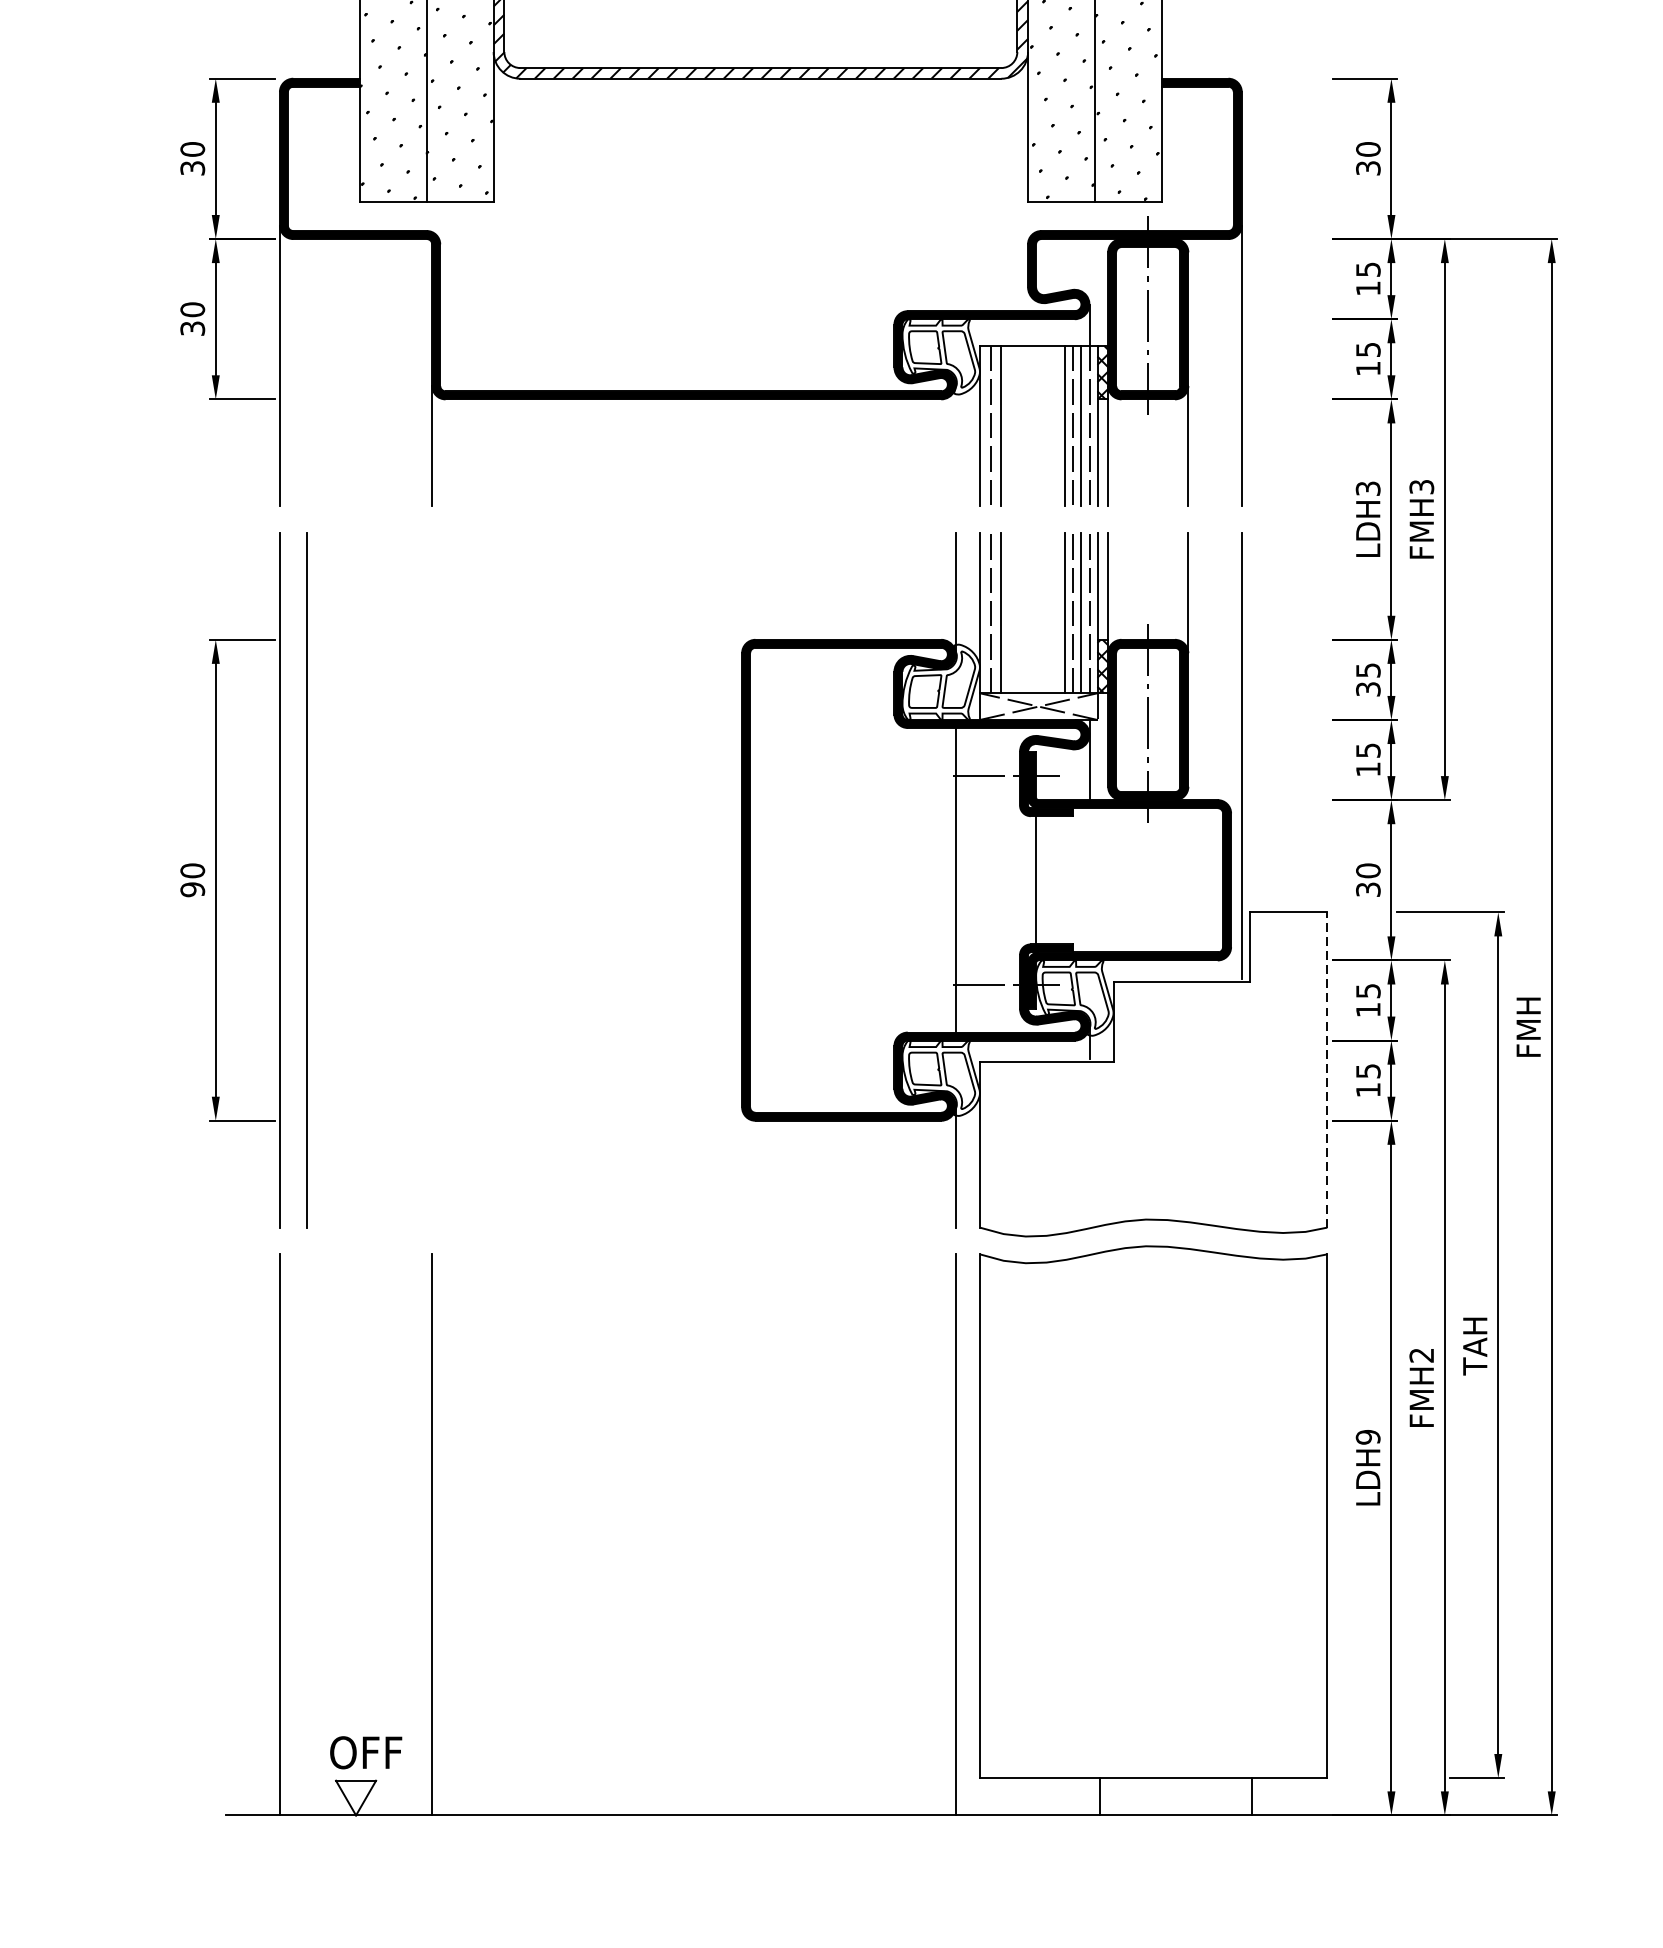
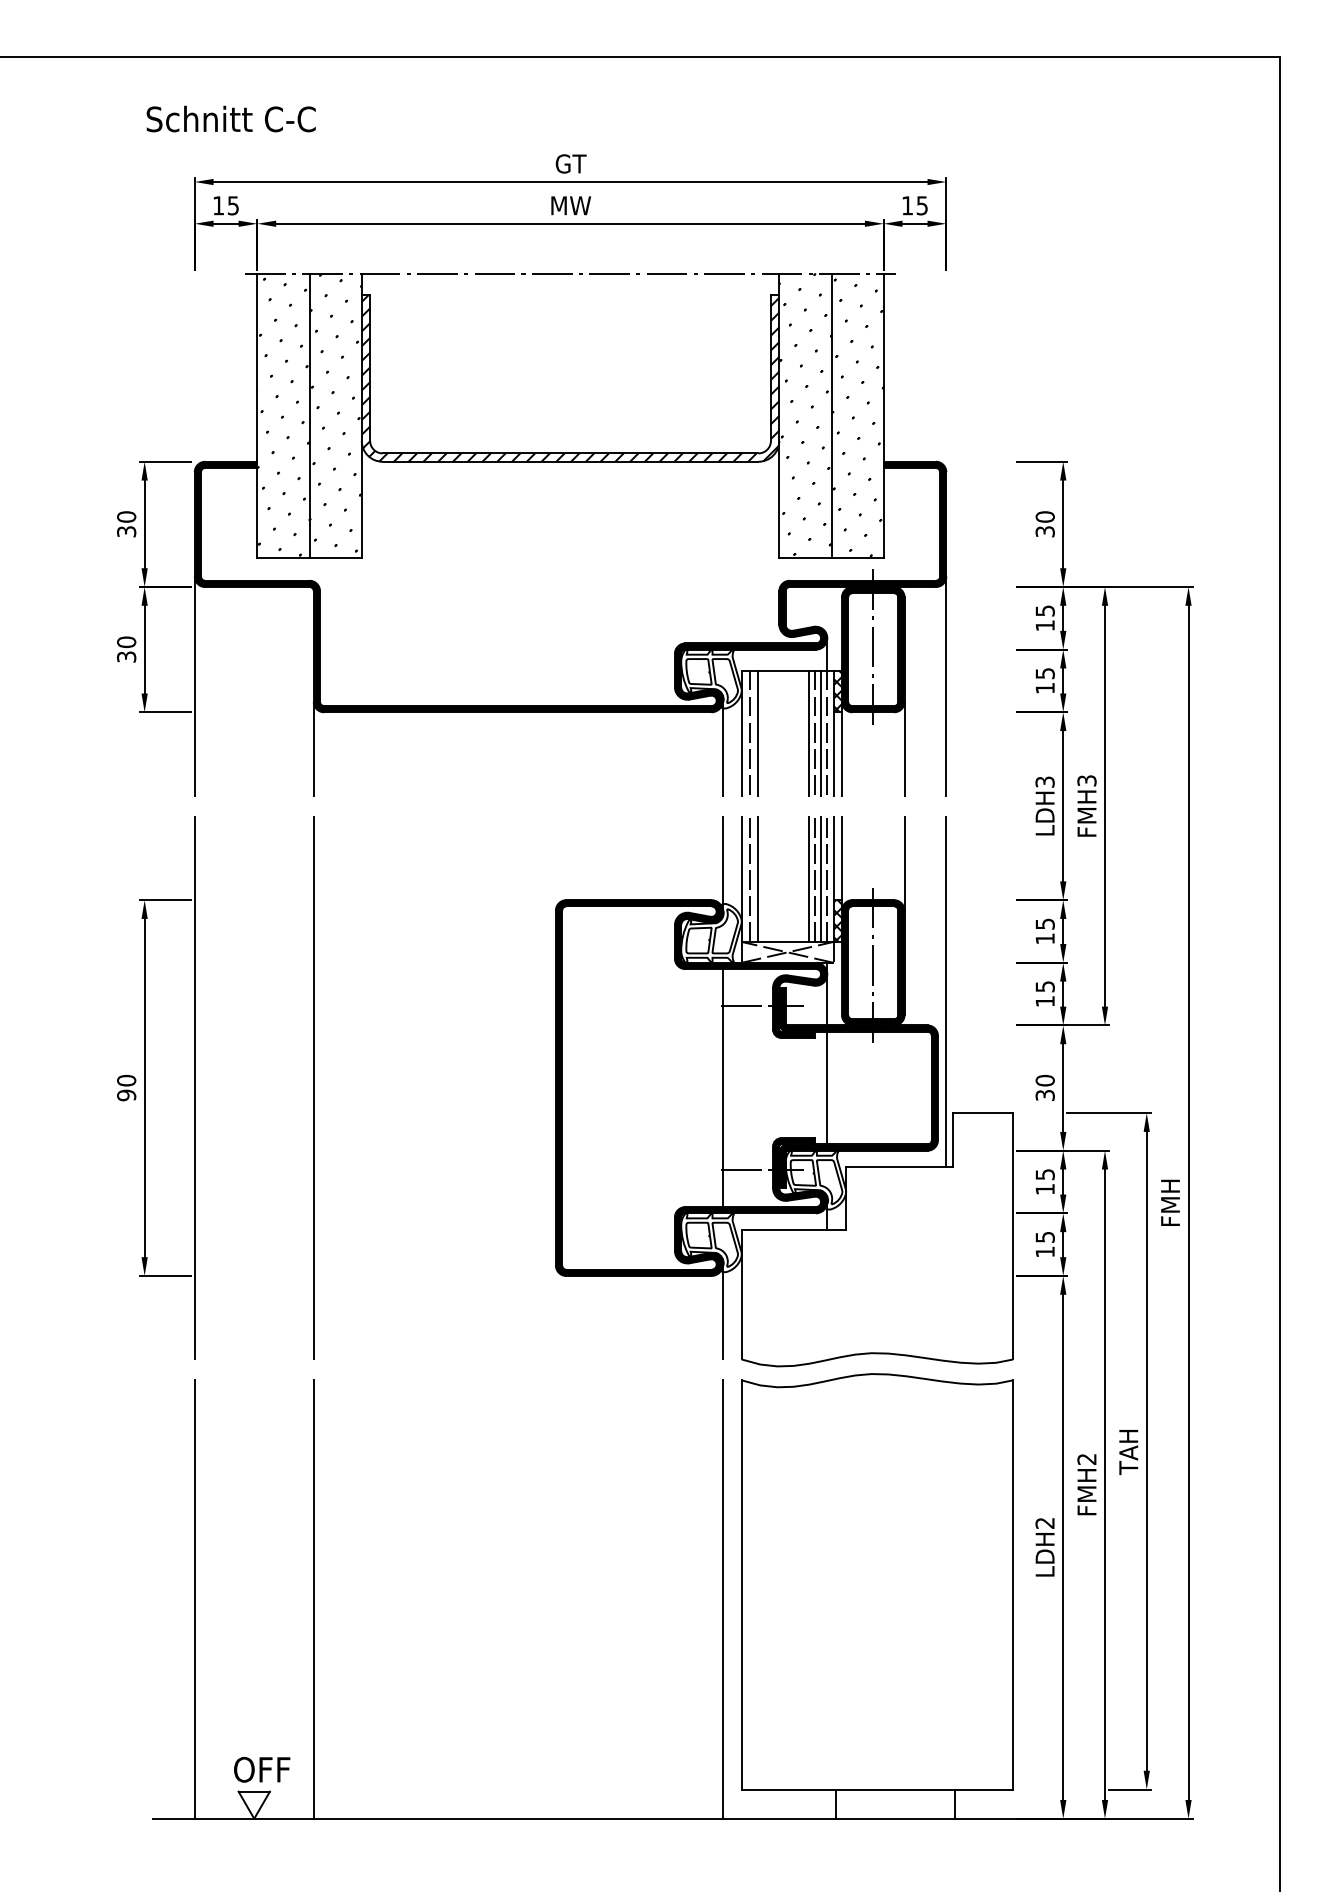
line: (955, 444) -> (722, 747), added
text: (1367, 688) -> (1044, 938), 35 -> 15
line: (306, 879) -> (313, 1087), moved
line: (1035, 879) -> (827, 1087), moved
line: (1327, 1068) -> (1013, 1235), dashed -> solid
text: (1367, 1437) -> (1044, 1523), LDH9 -> LDH2

